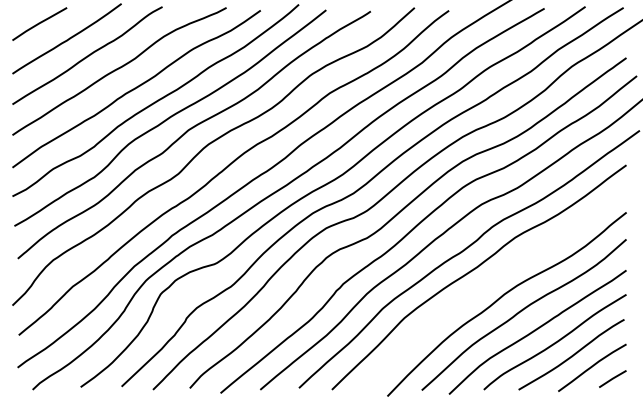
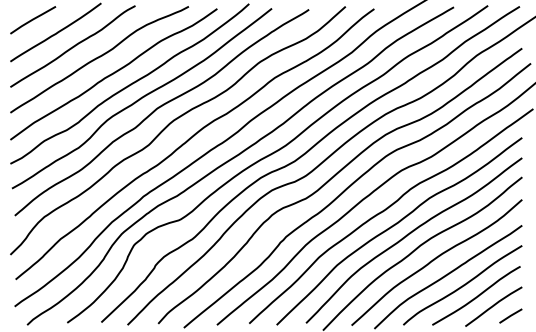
curve: (491, 281) -> (409, 234), added

